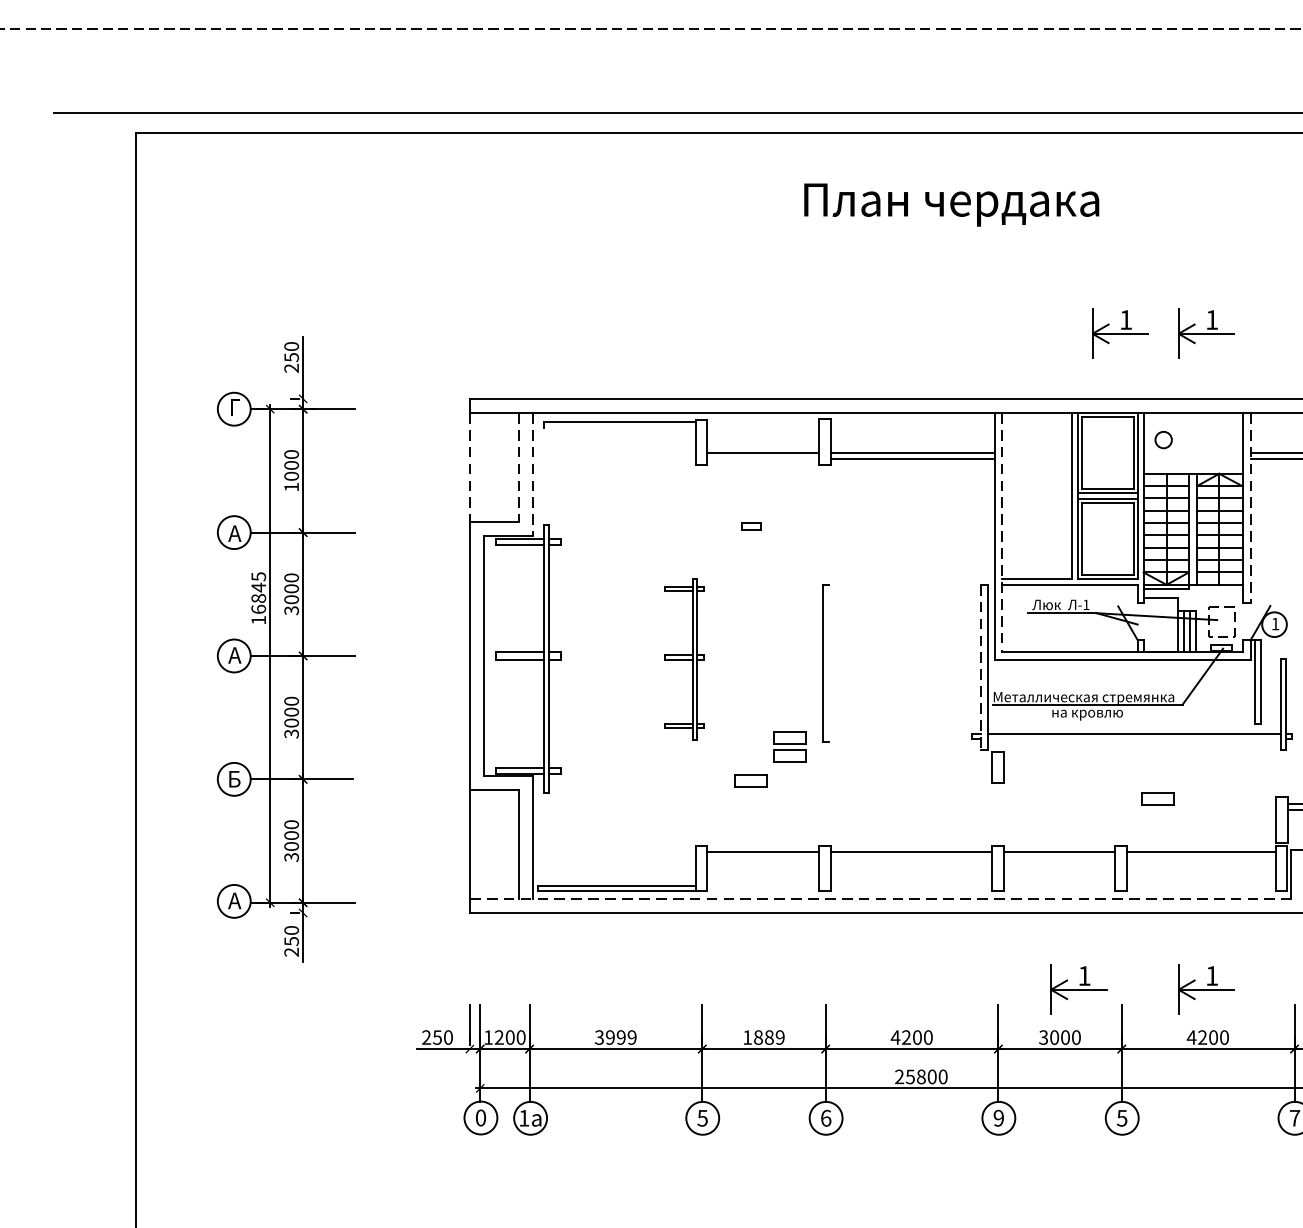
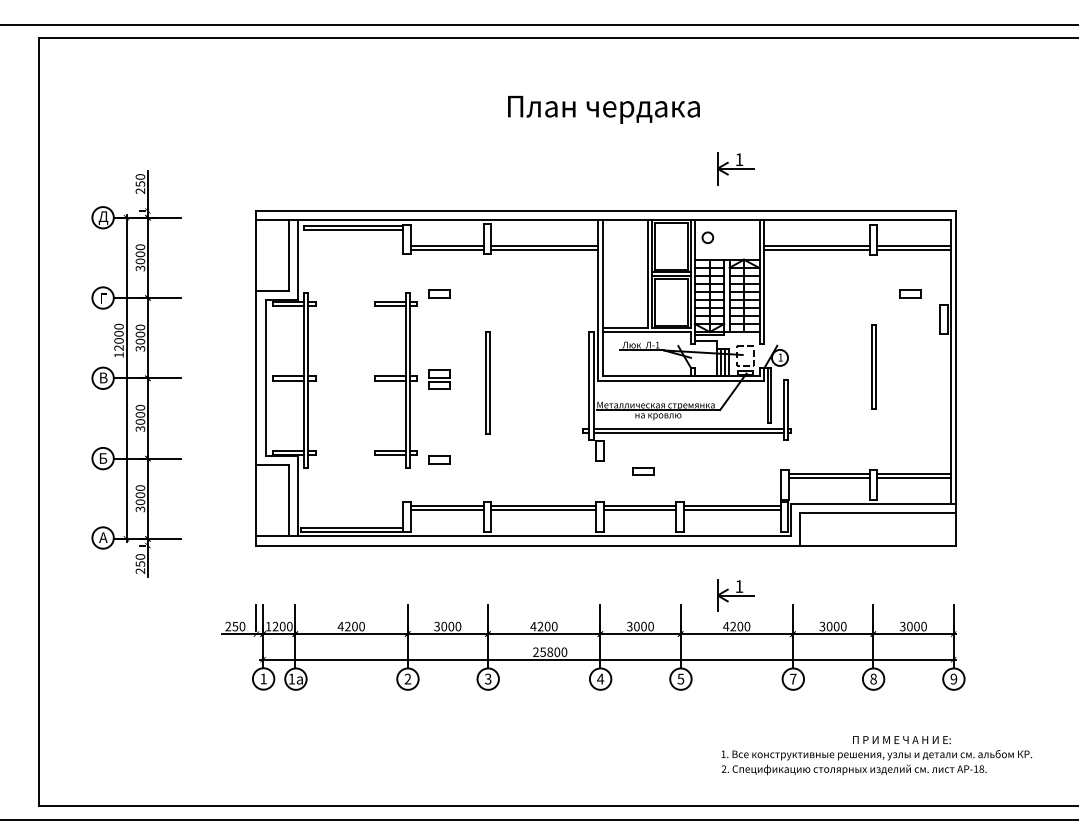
text: (951, 204) -> (603, 109), moved
part: (1120, 333) -> (679, 168), removed
text: (234, 408) -> (103, 217), Г -> Д
line: (619, 427) -> (353, 229), added
line: (761, 459) -> (446, 250), added
line: (469, 467) -> (256, 255), dashed -> solid
line: (519, 467) -> (288, 255), dashed -> solid
line: (532, 474) -> (297, 260), dashed -> solid
text: (291, 487) -> (140, 268), 1000 -> 3000
line: (1250, 507) -> (764, 281), dashed -> solid
part: (751, 525) -> (439, 293), size x1.67
text: (234, 533) -> (103, 298), А -> Г
line: (1001, 533) -> (602, 298), dashed -> solid
text: (257, 591) -> (118, 336), 16845 -> 12000
text: (234, 654) -> (103, 377), А -> В
part: (683, 659) -> (395, 380), size x1.67
line: (828, 663) -> (489, 383), added
line: (980, 667) -> (588, 385), dashed -> solid
line: (1133, 739) -> (688, 432), added
part: (789, 746) -> (439, 379), moved
part: (1158, 799) -> (643, 471), moved
line: (761, 857) -> (446, 509), added
line: (911, 857) -> (543, 509), added
line: (1058, 857) -> (639, 509), added
line: (1199, 857) -> (731, 509), added
line: (881, 899) -> (524, 536), dashed -> solid
part: (1078, 989) -> (652, 595), removed
text: (614, 1037) -> (350, 626), 3999 -> 4200
text: (763, 1037) -> (447, 626), 1889 -> 3000
text: (480, 1117) -> (263, 678), 0 -> 1
text: (702, 1117) -> (407, 678), 5 -> 2
text: (824, 1117) -> (487, 678), 6 -> 3
text: (998, 1117) -> (600, 678), 9 -> 4

